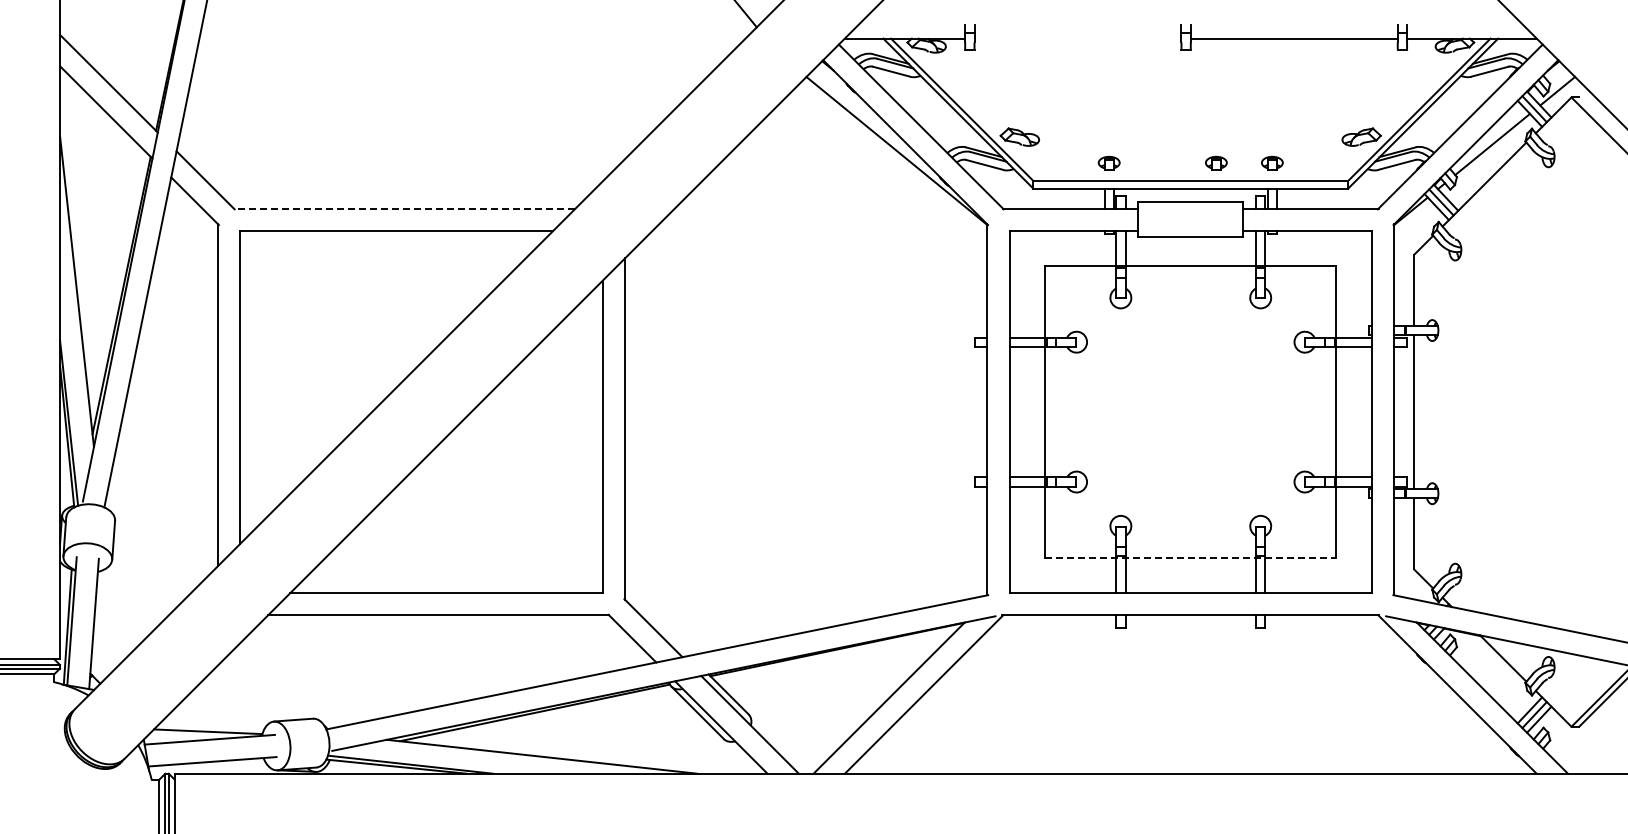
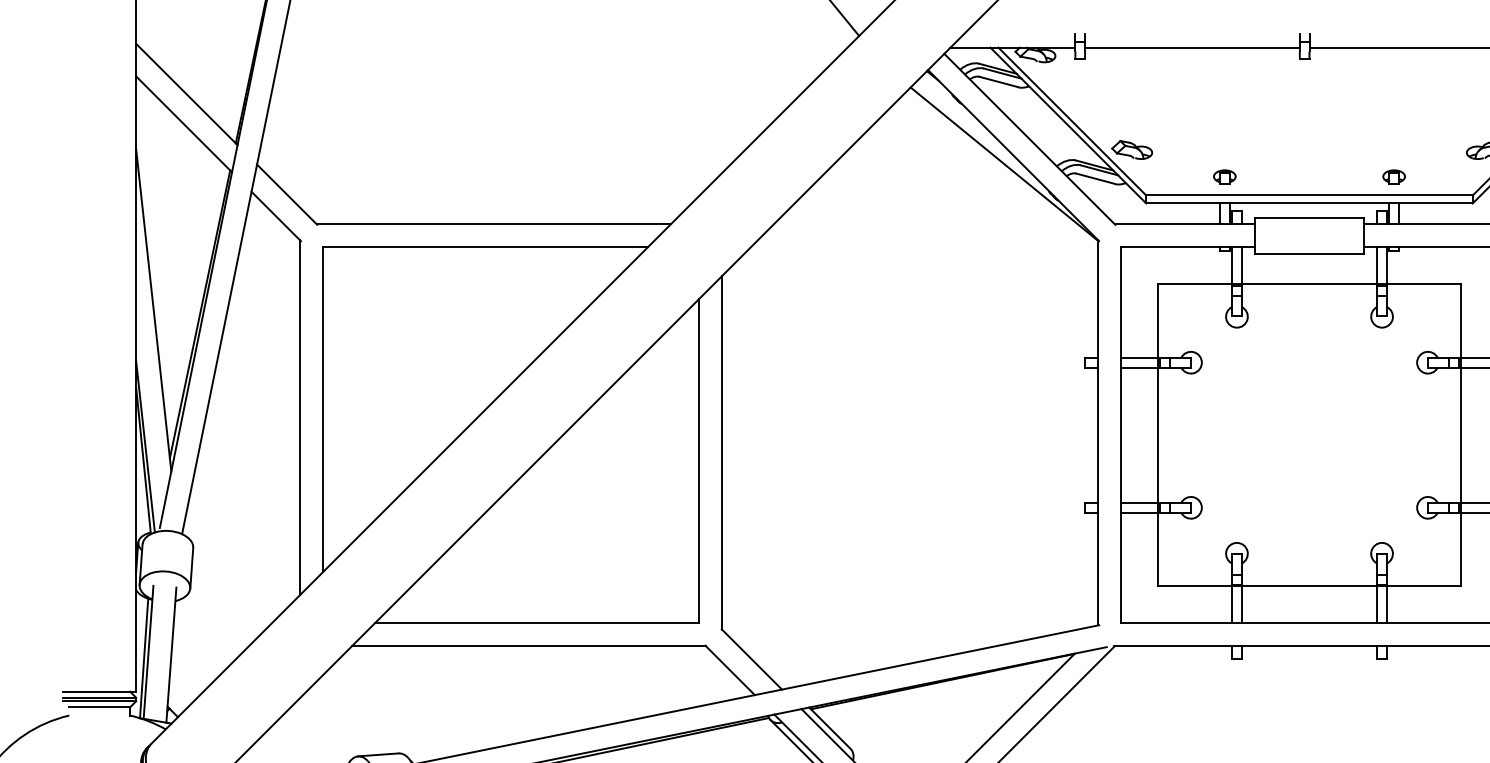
line: (1077, 38) -> (1191, 47), added
part: (1216, 162) -> (1336, 176), removed
line: (404, 208) -> (493, 223), dashed -> solid
line: (1190, 557) -> (1309, 586), dashed -> solid

